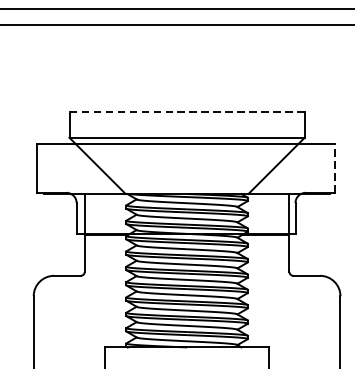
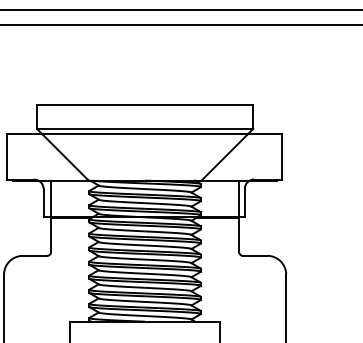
line: (186, 112) -> (144, 105), dashed -> solid
line: (335, 167) -> (281, 156), dashed -> solid

